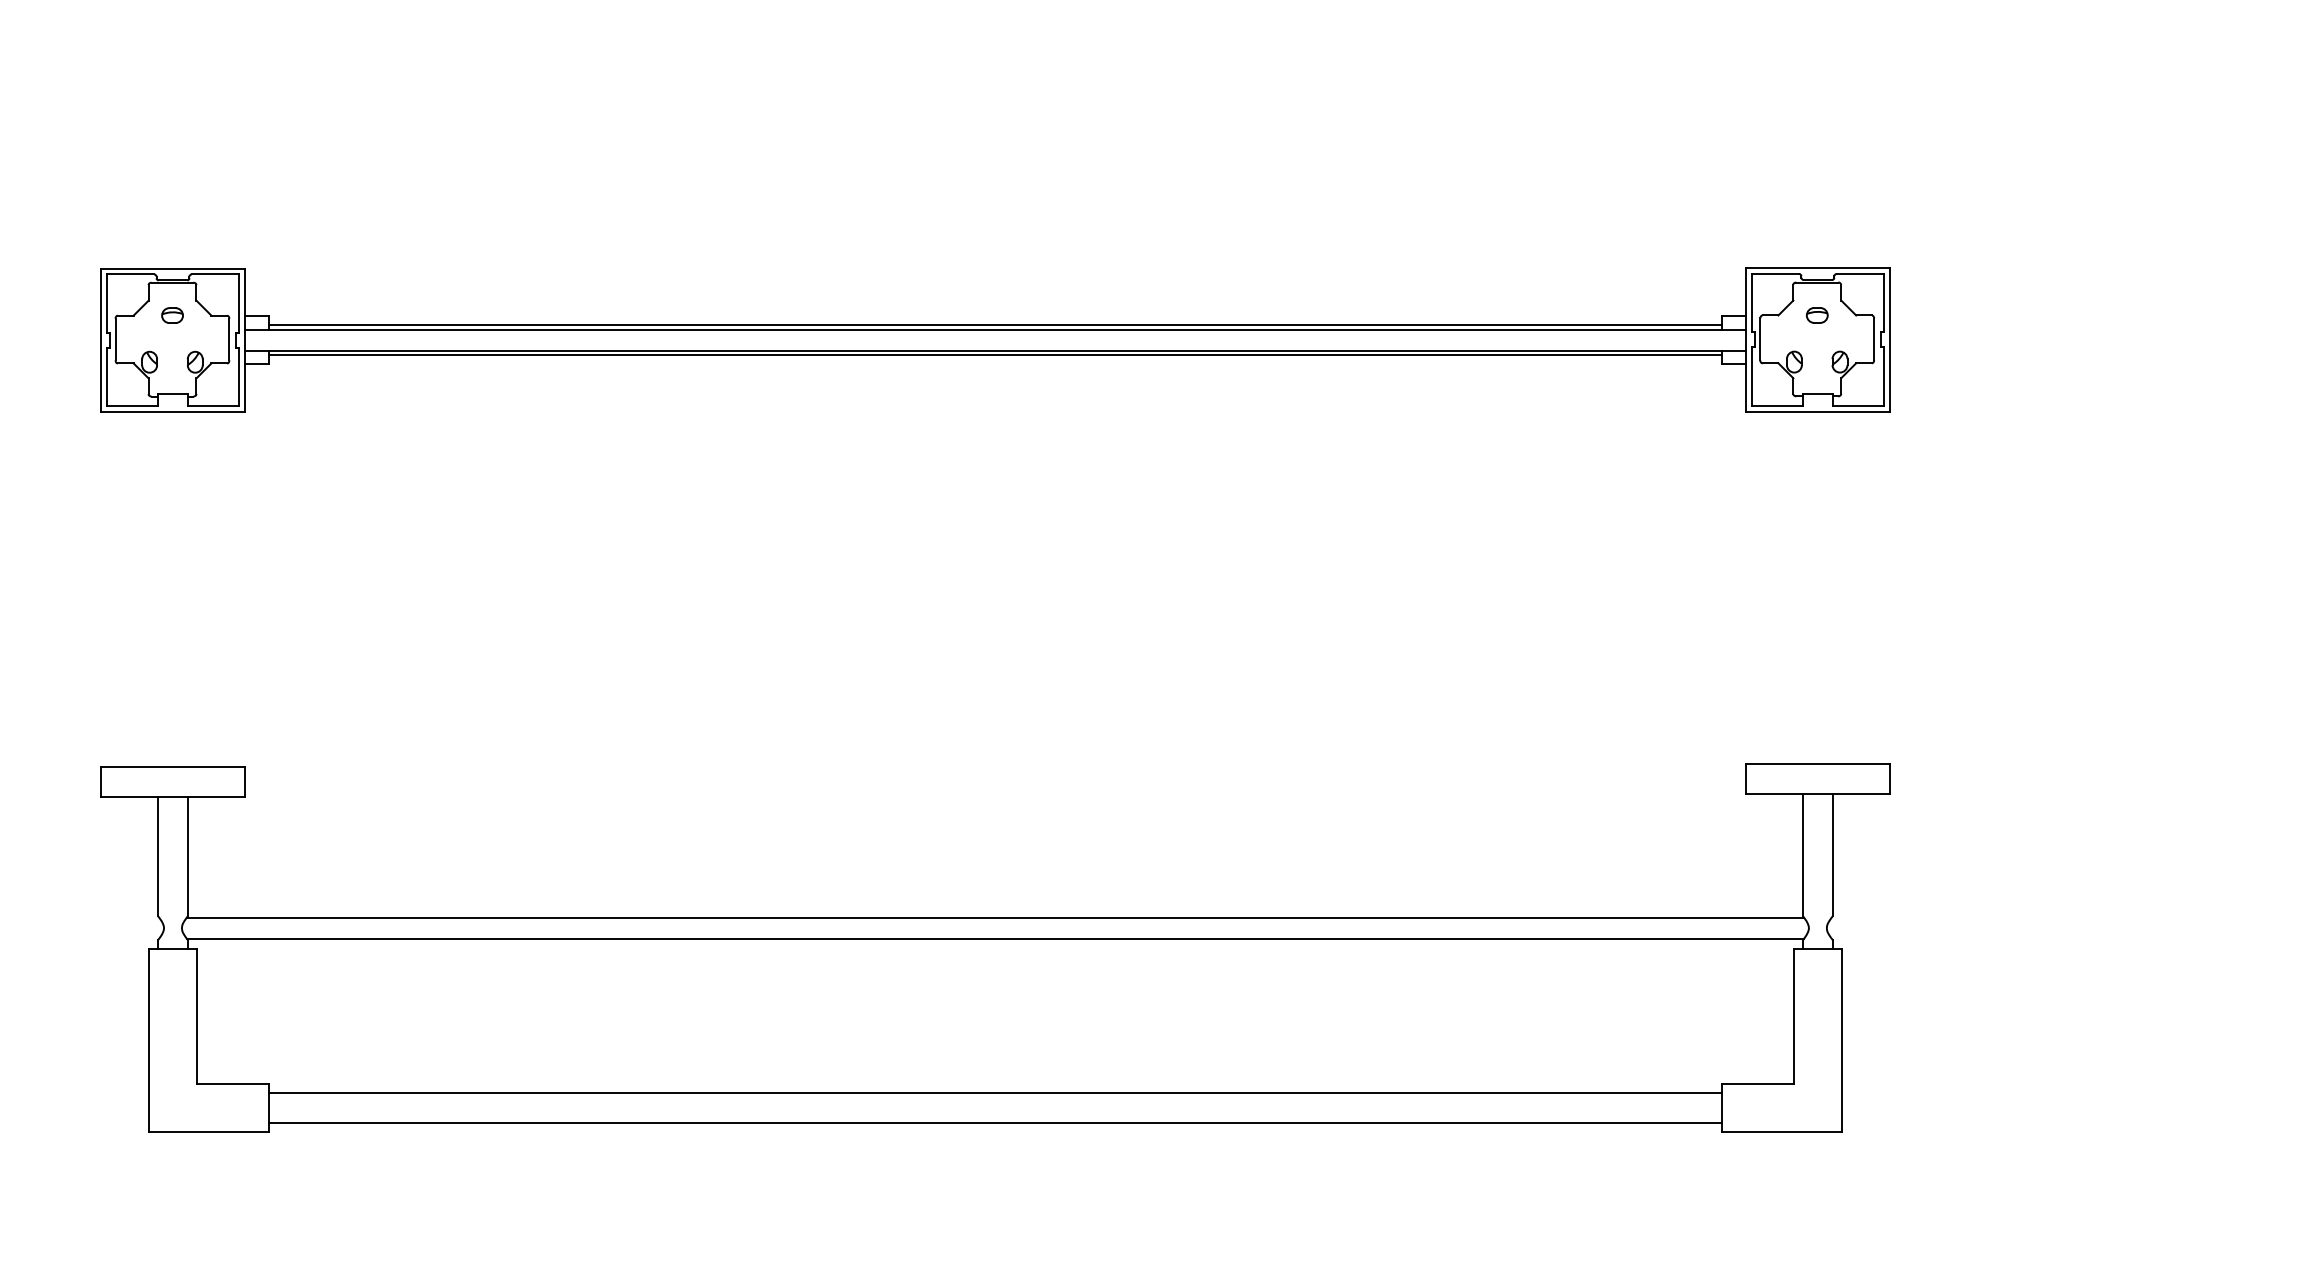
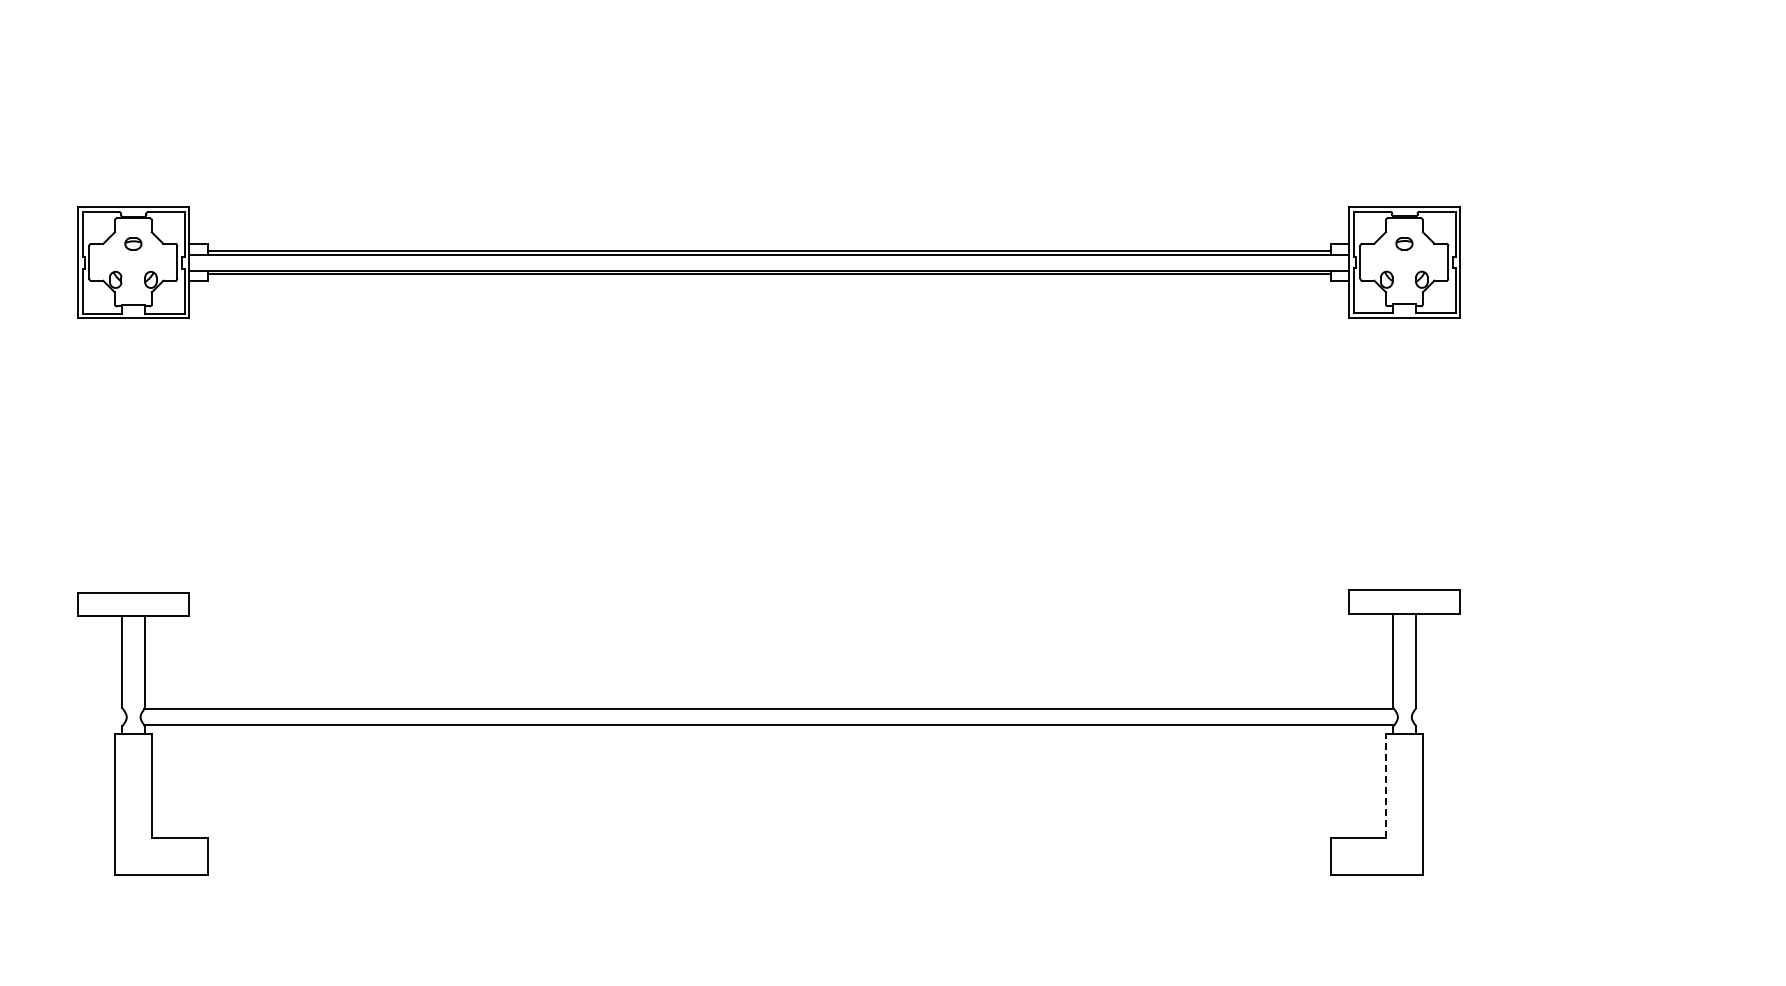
line: (1794, 1016) -> (1386, 785), solid -> dashed
line: (994, 1092) -> (768, 844), removed
line: (994, 1122) -> (768, 867), removed

